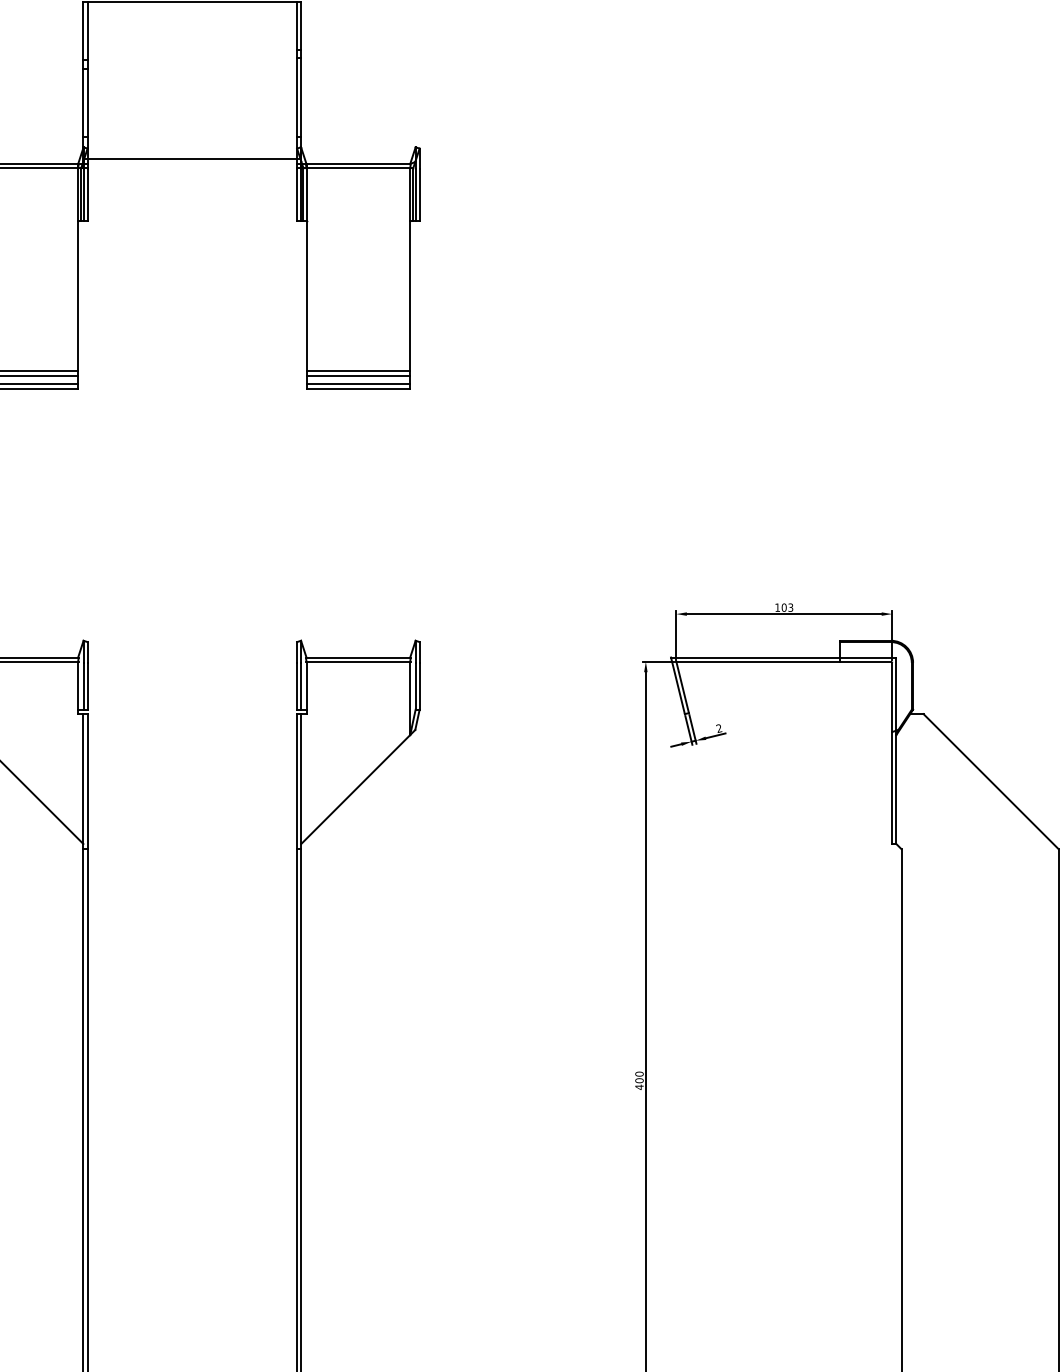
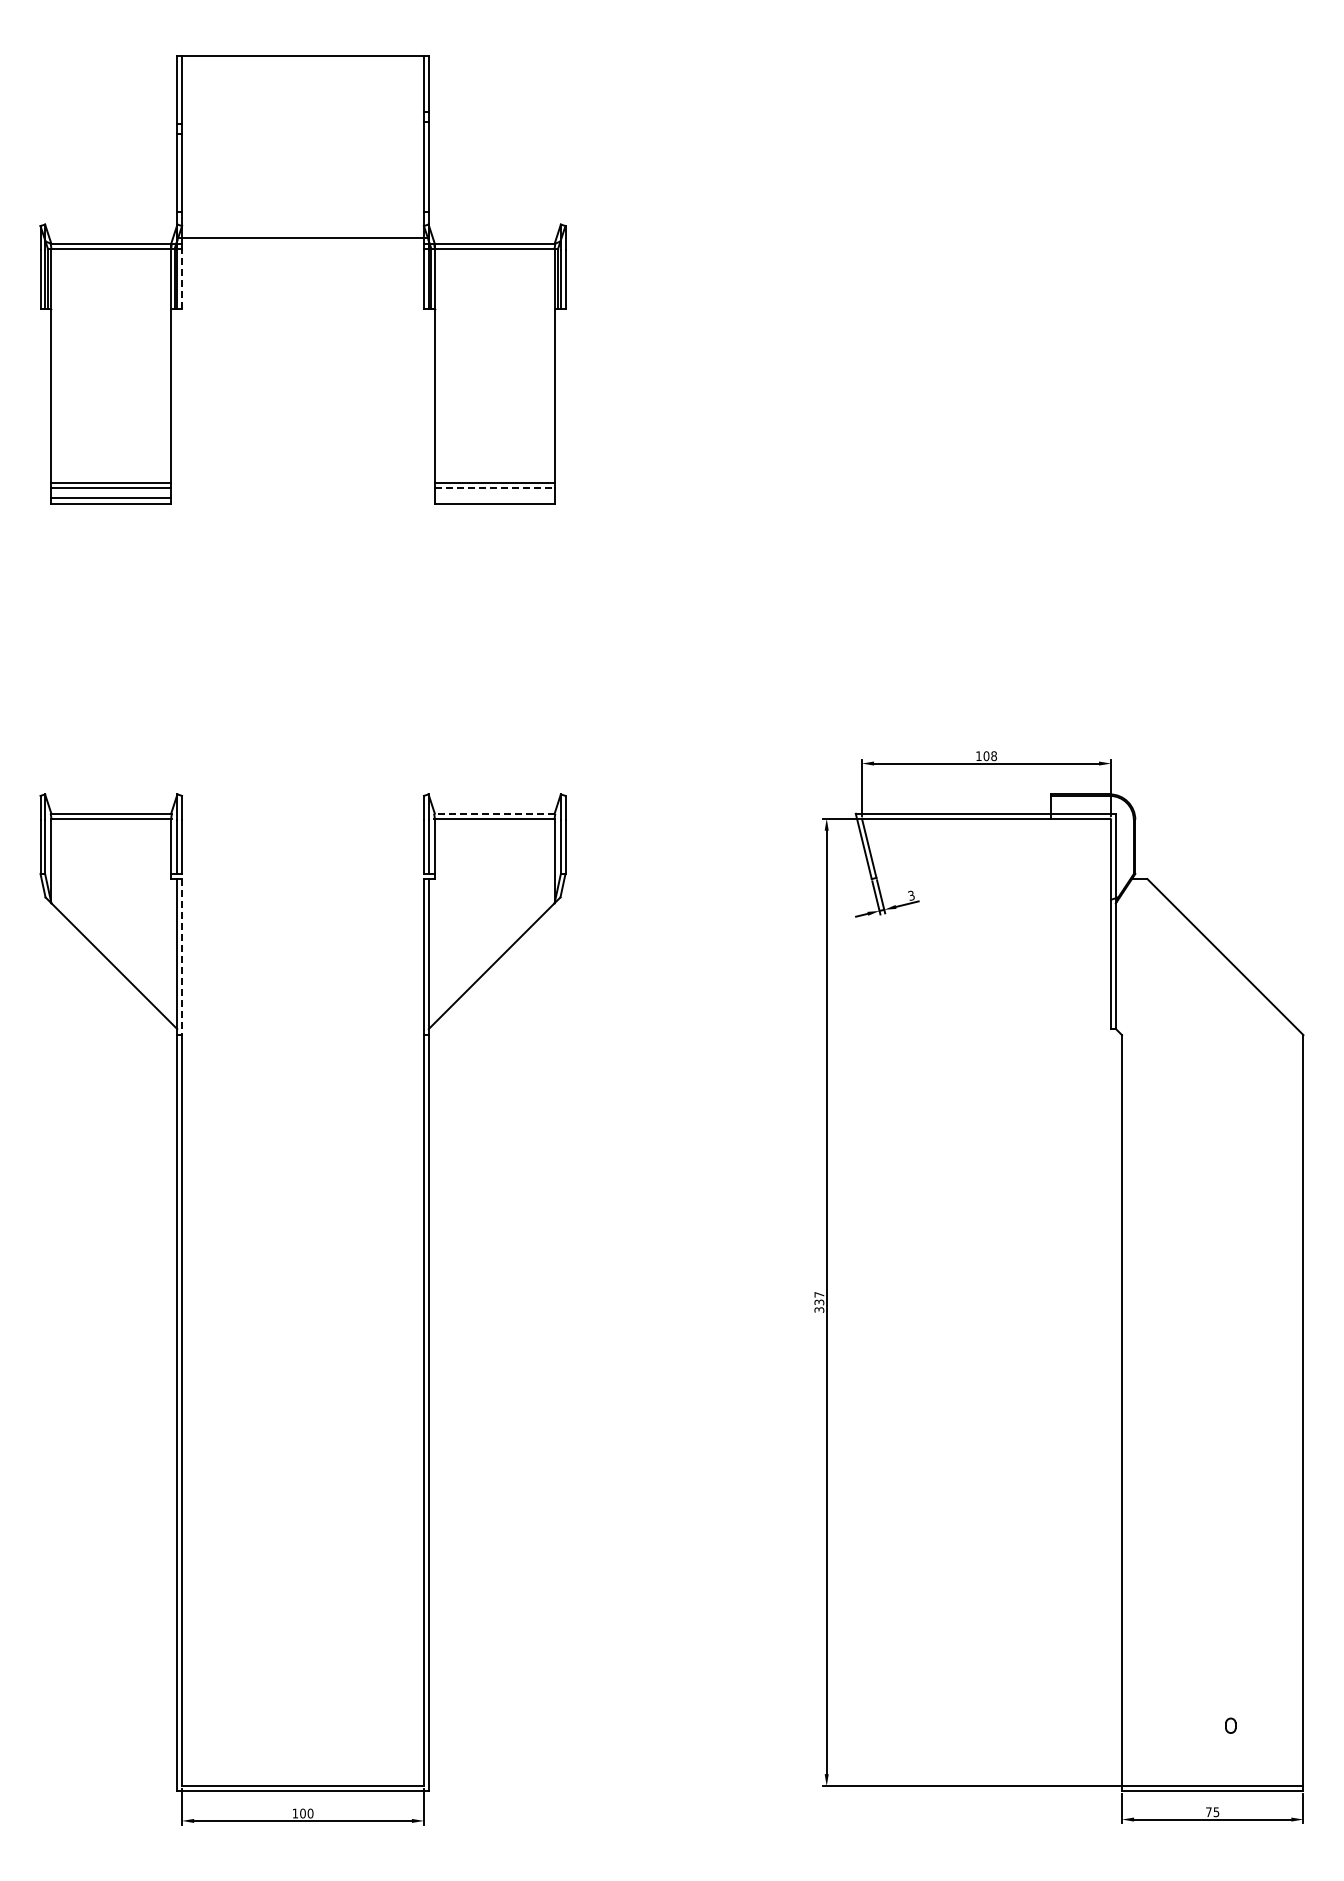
line: (87, 194) -> (182, 279), solid -> dashed
line: (358, 375) -> (494, 488), solid -> dashed
line: (358, 383) -> (494, 497), removed
text: (790, 607) -> (993, 756), 103 -> 108
line: (358, 657) -> (494, 813), solid -> dashed
text: (719, 728) -> (911, 895), 2 -> 3
line: (87, 782) -> (182, 957), solid -> dashed
text: (639, 1080) -> (819, 1302), 400 -> 337

